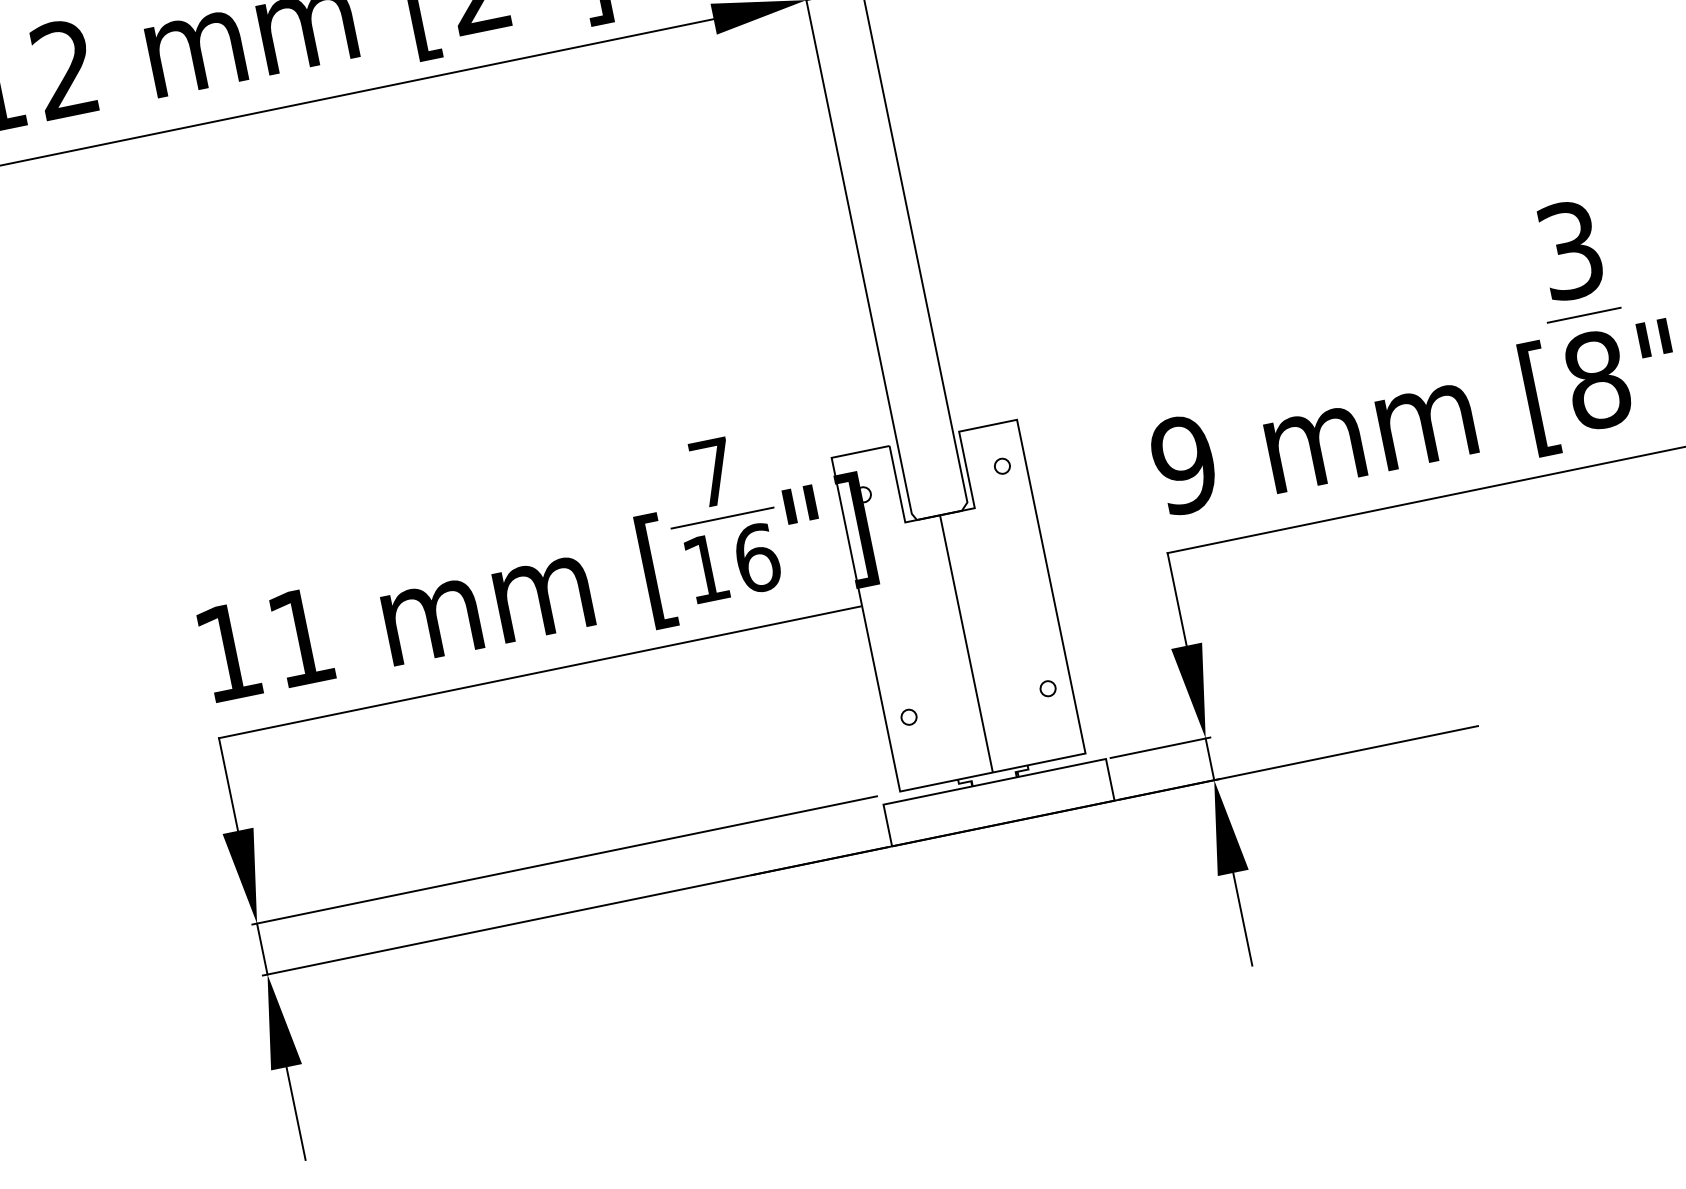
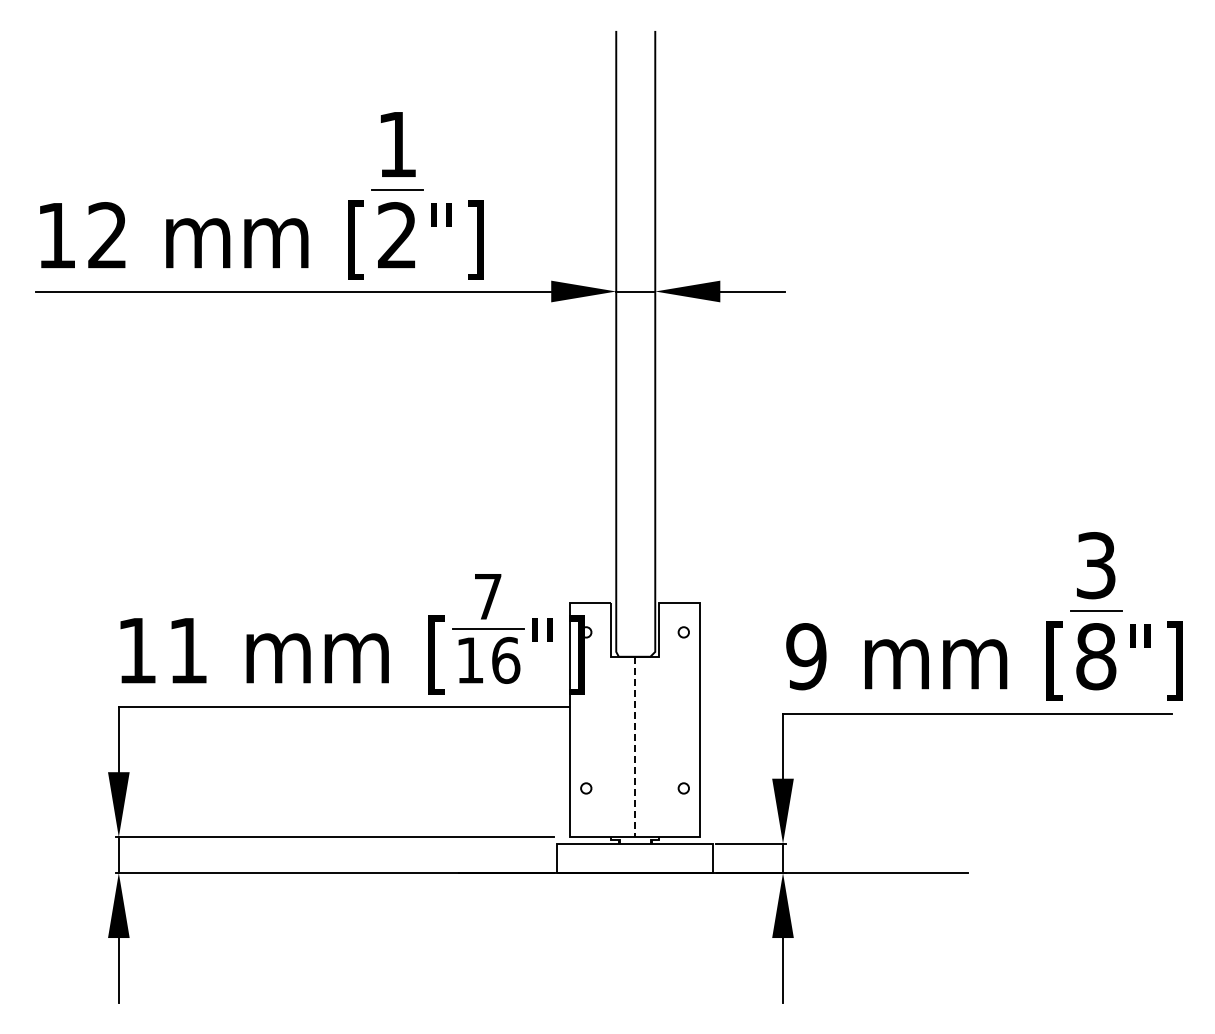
line: (967, 644) -> (635, 747), solid -> dashed

